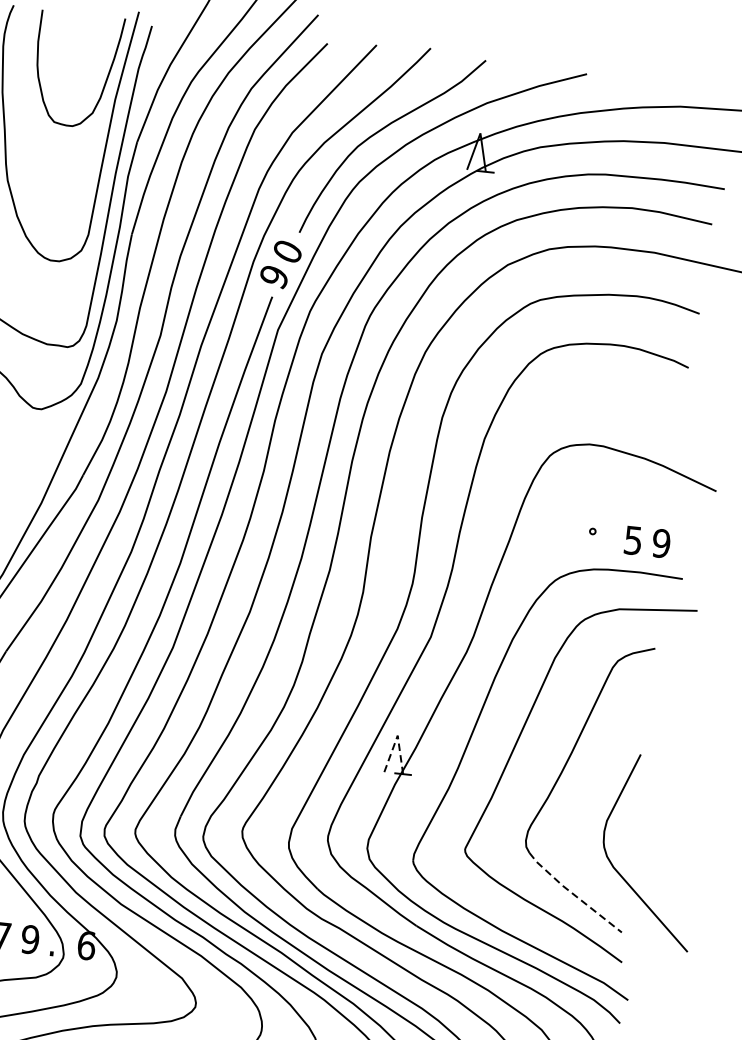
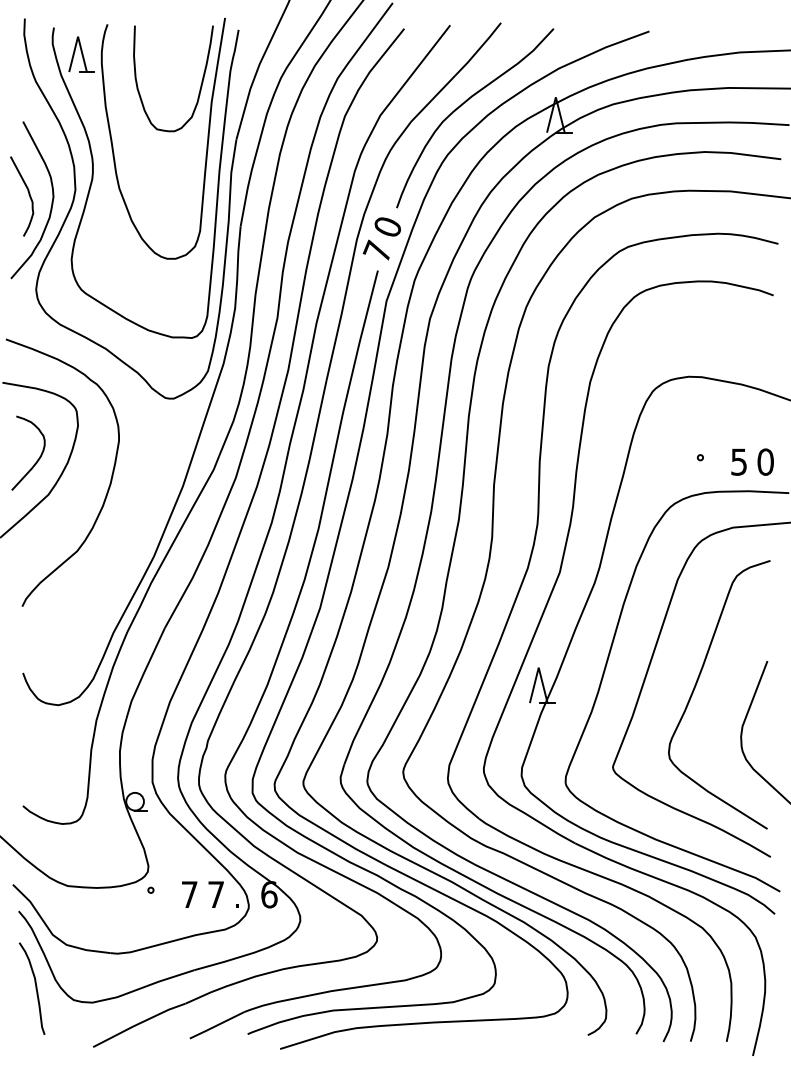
text: (273, 275) -> (376, 250), 9 -> 7
text: (661, 542) -> (765, 461), 9 -> 0
line: (397, 735) -> (538, 667), dashed -> solid
line: (572, 893) -> (717, 797), dashed -> solid
text: (30, 939) -> (216, 894), 9 -> 7

